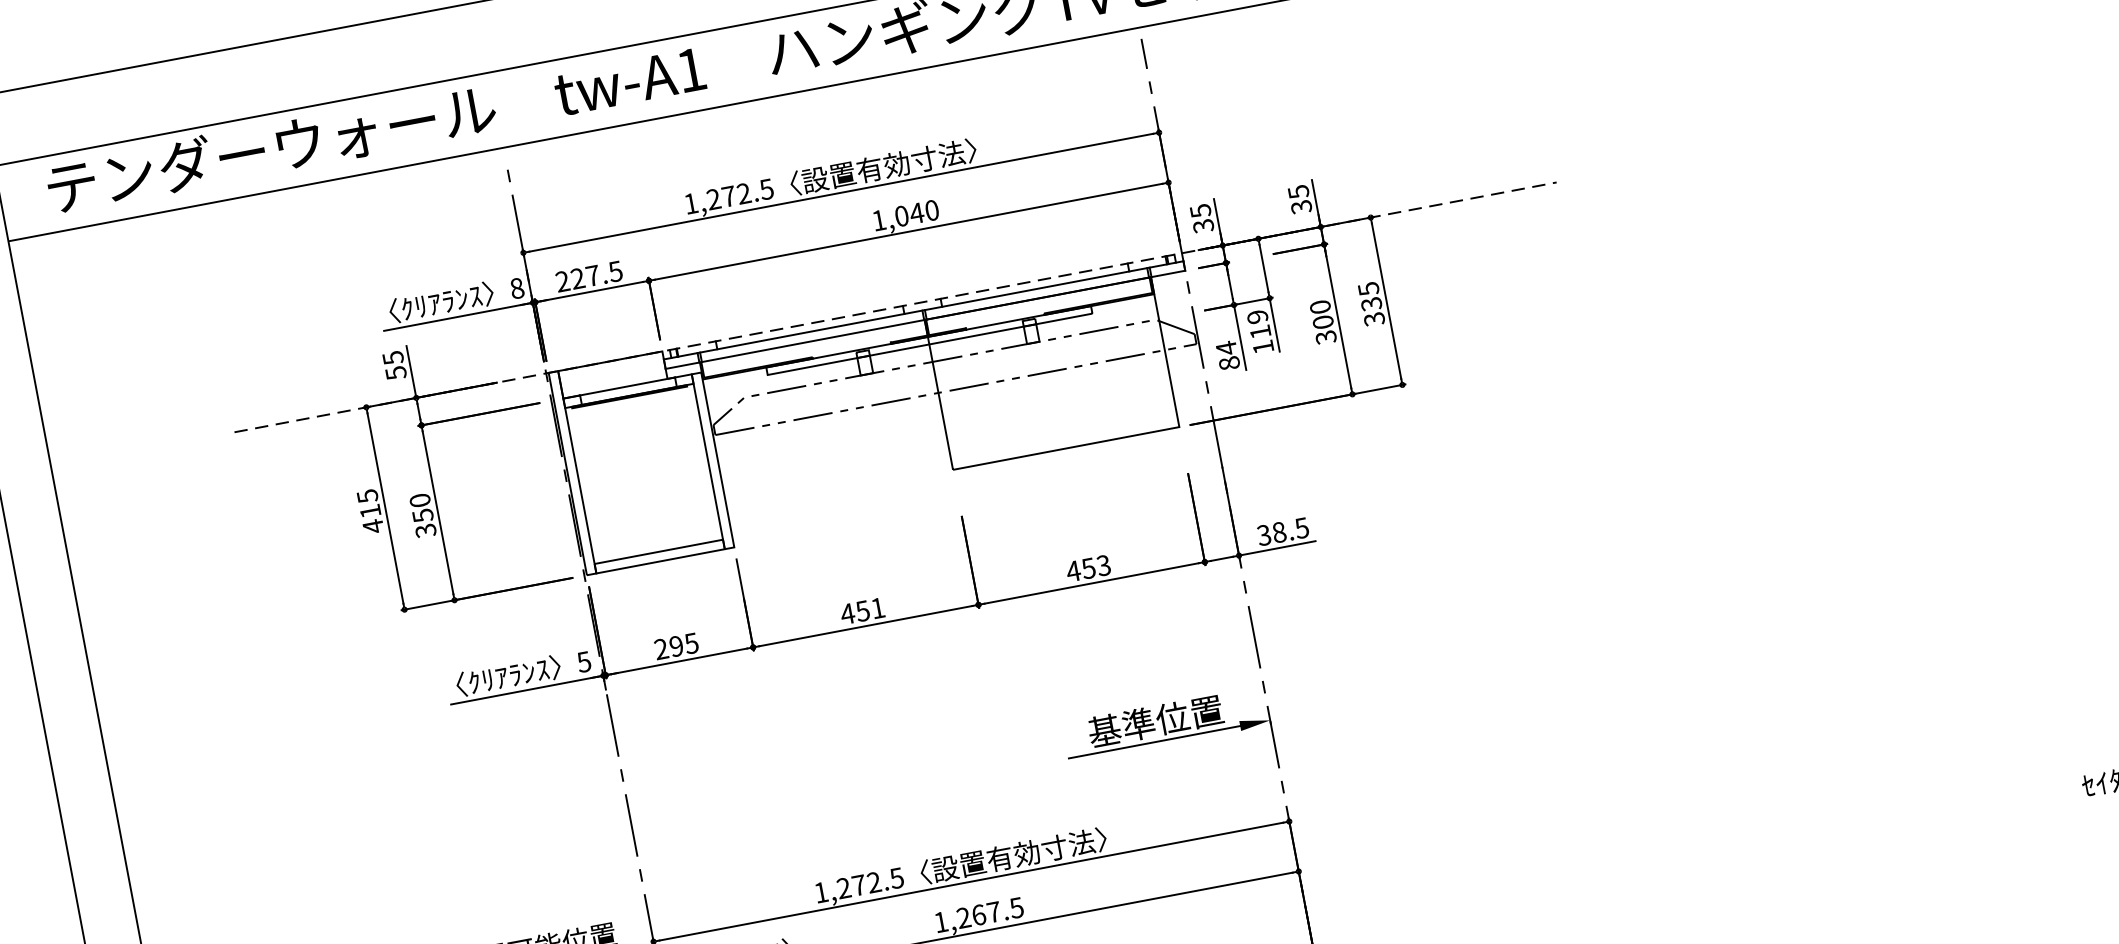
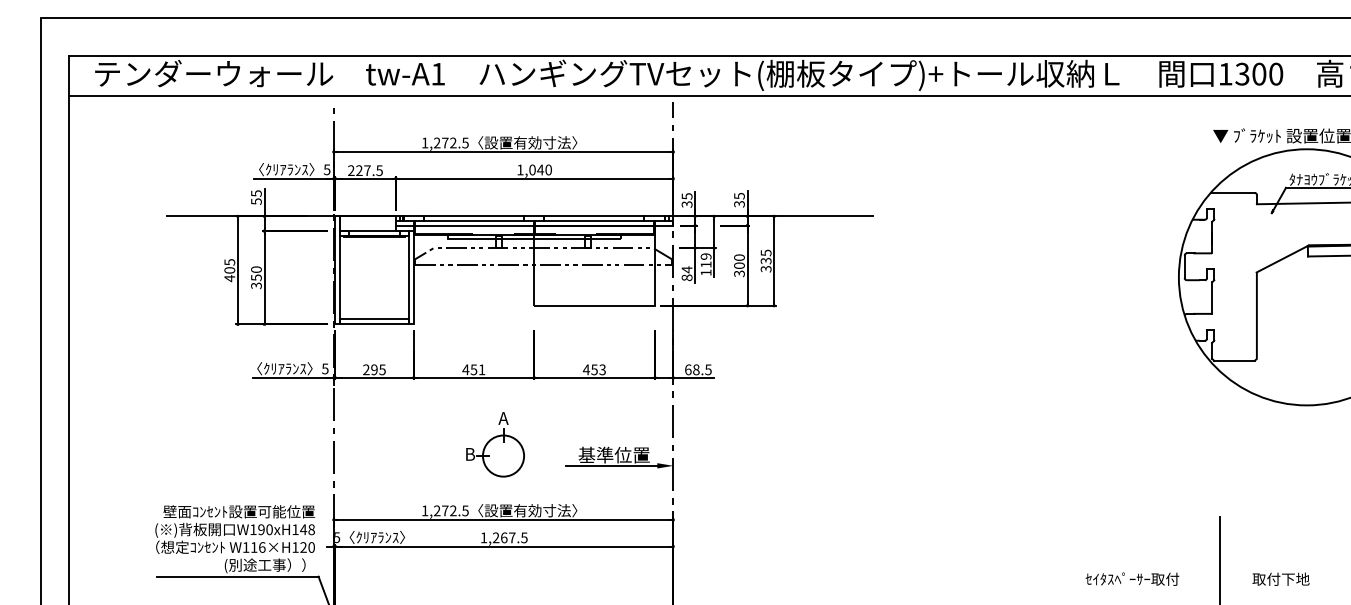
text: (515, 288) -> (326, 169), 8 -> 5
line: (895, 307) -> (520, 216), dashed -> solid
text: (369, 511) -> (229, 270), 415 -> 405
text: (1264, 534) -> (688, 369), 38.5 -> 68.5
part: (929, 743) -> (495, 444), added

